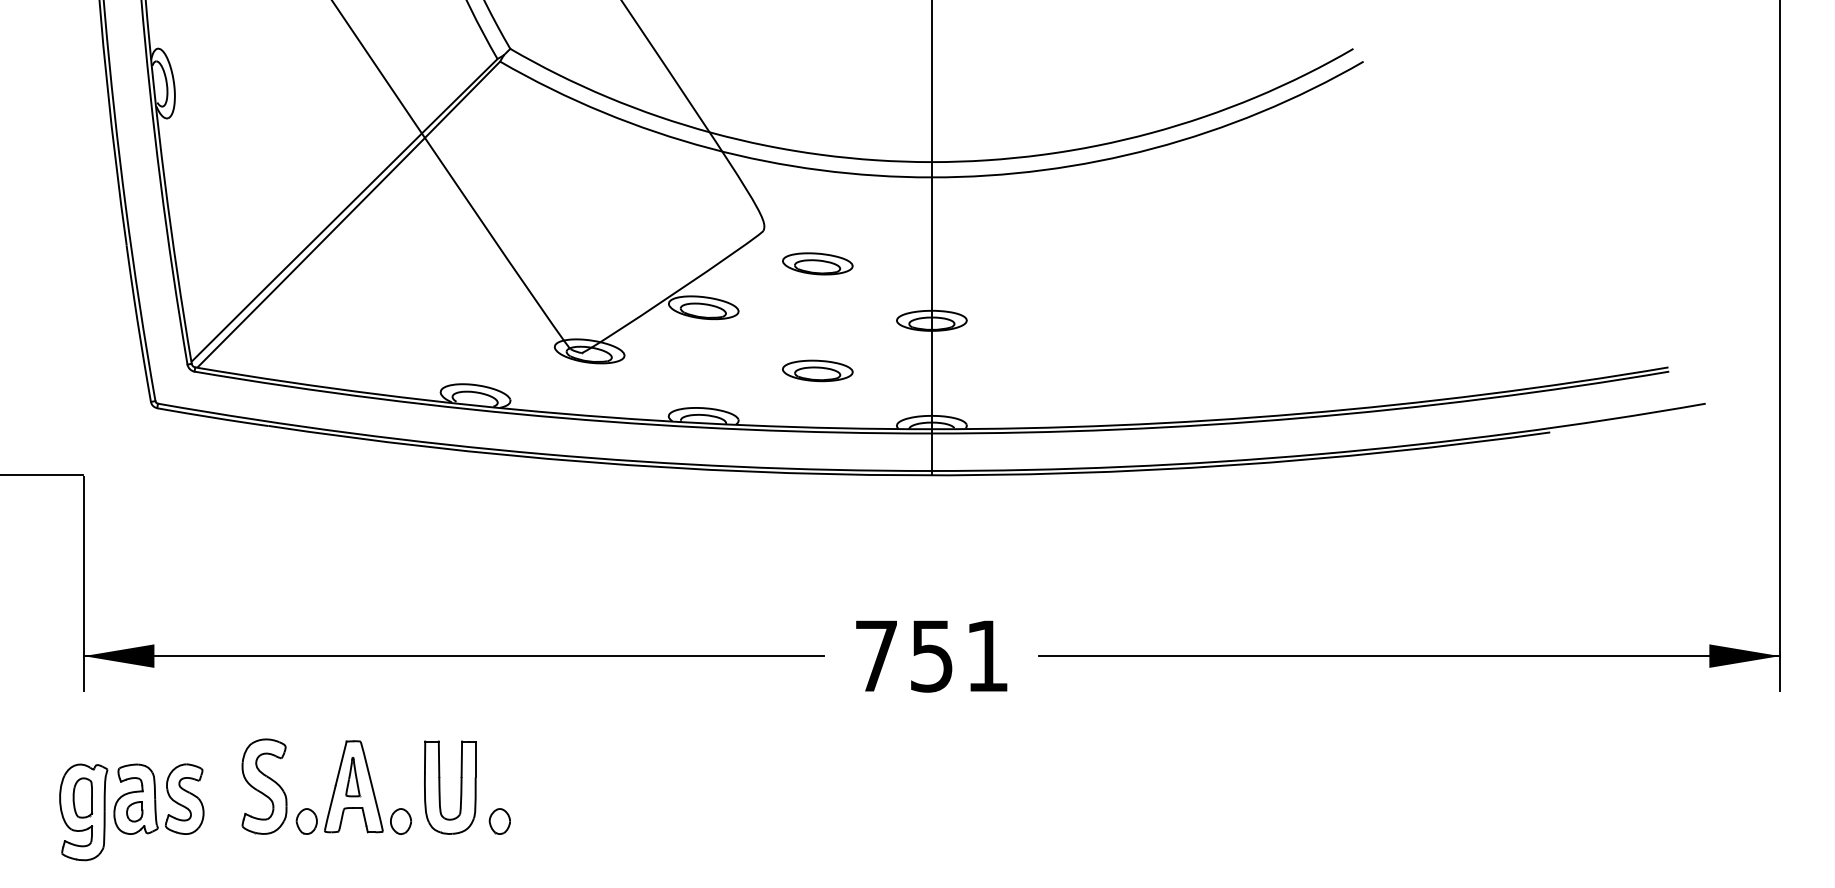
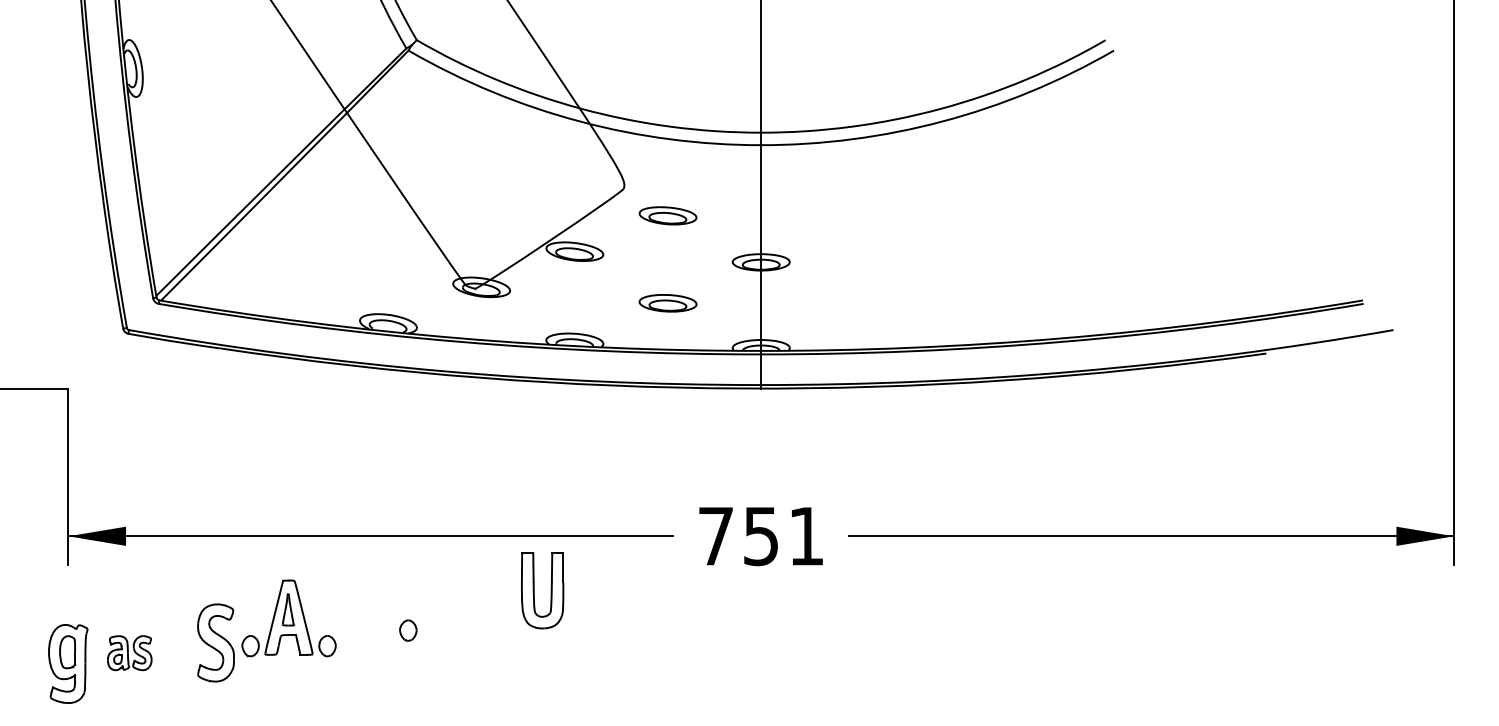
part: (353, 787) -> (288, 618), moved
part: (440, 787) -> (534, 590), moved
part: (158, 798) -> (129, 652), size x0.6
part: (499, 821) -> (407, 630), moved

